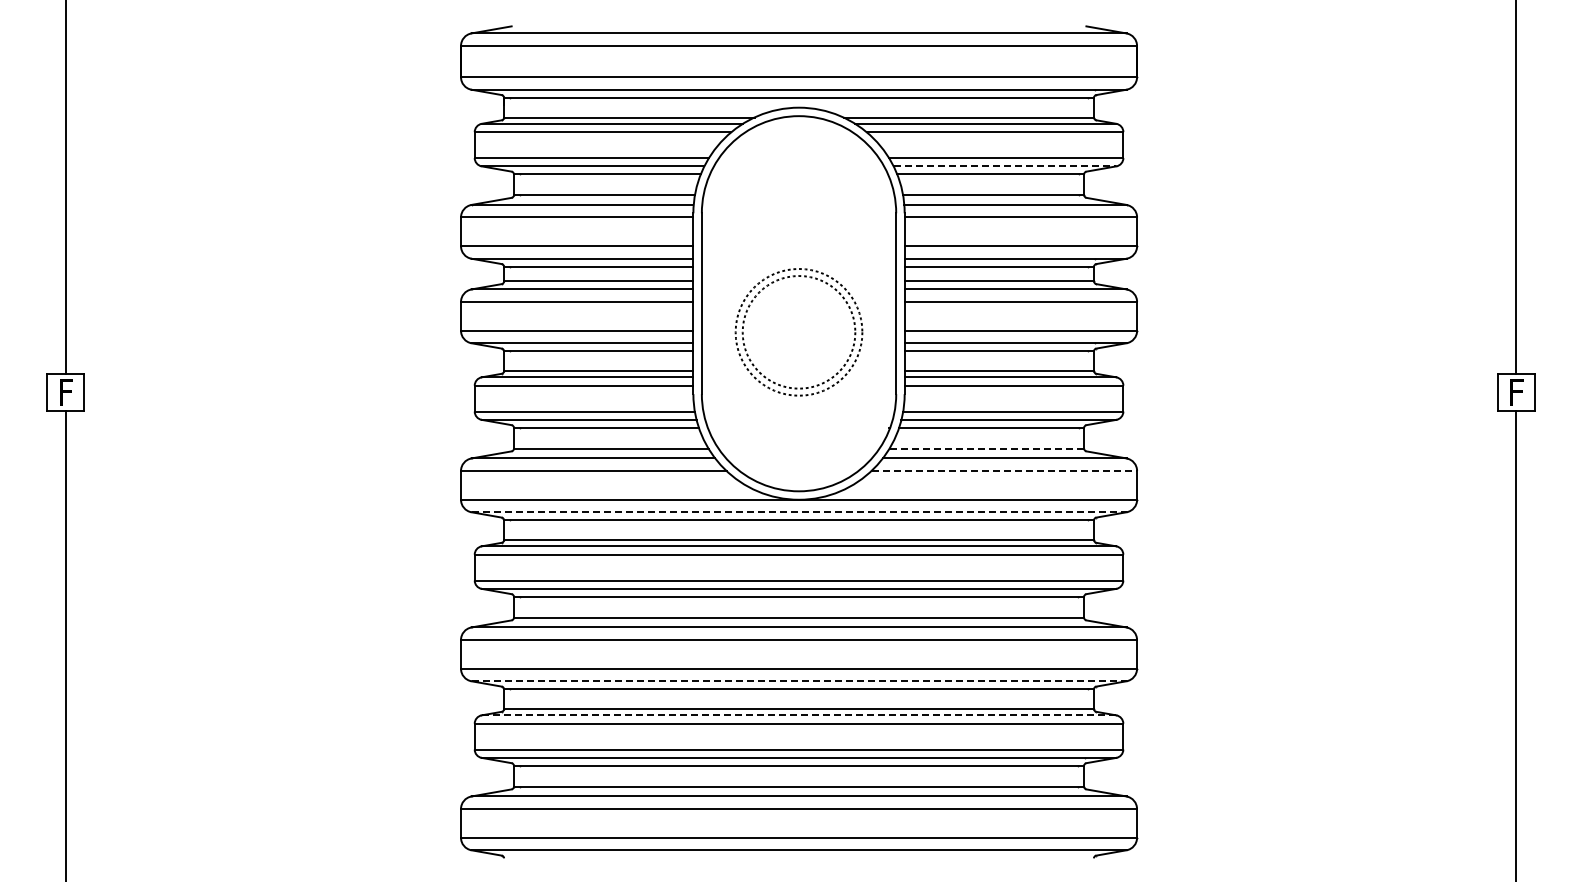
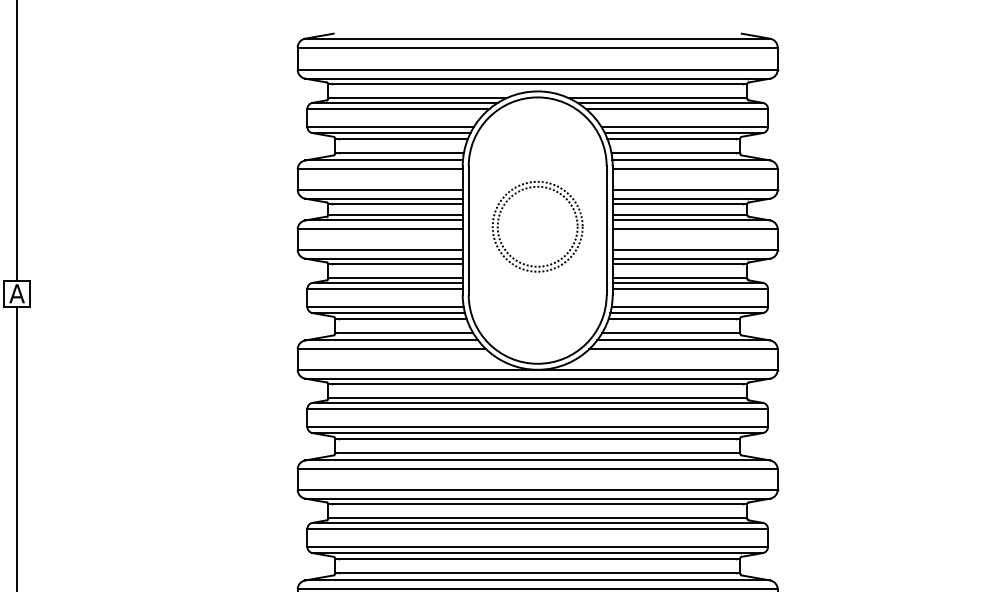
line: (1005, 166) -> (684, 133), dashed -> solid
part: (744, 339) -> (498, 231), moved
text: (65, 392) -> (16, 293), F -> A
line: (987, 448) -> (671, 333), dashed -> solid
line: (1004, 470) -> (683, 349), dashed -> solid
line: (799, 512) -> (538, 378), dashed -> solid
line: (799, 681) -> (538, 498), dashed -> solid
line: (799, 715) -> (538, 522), dashed -> solid

